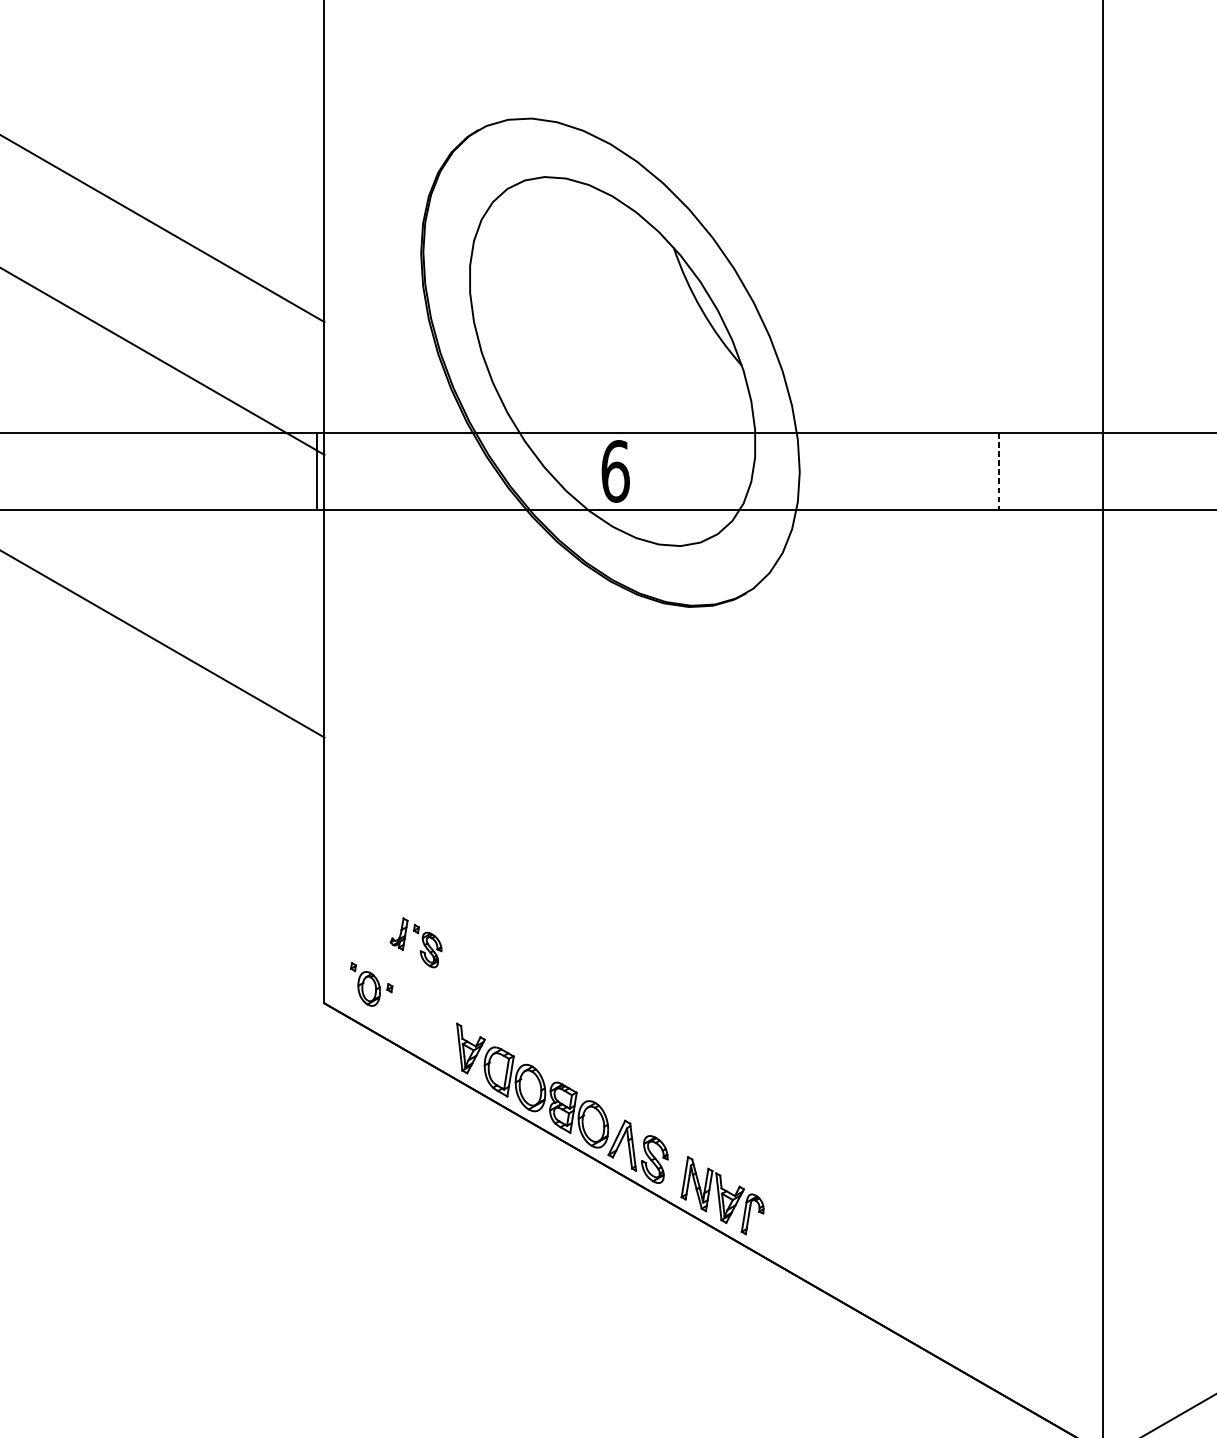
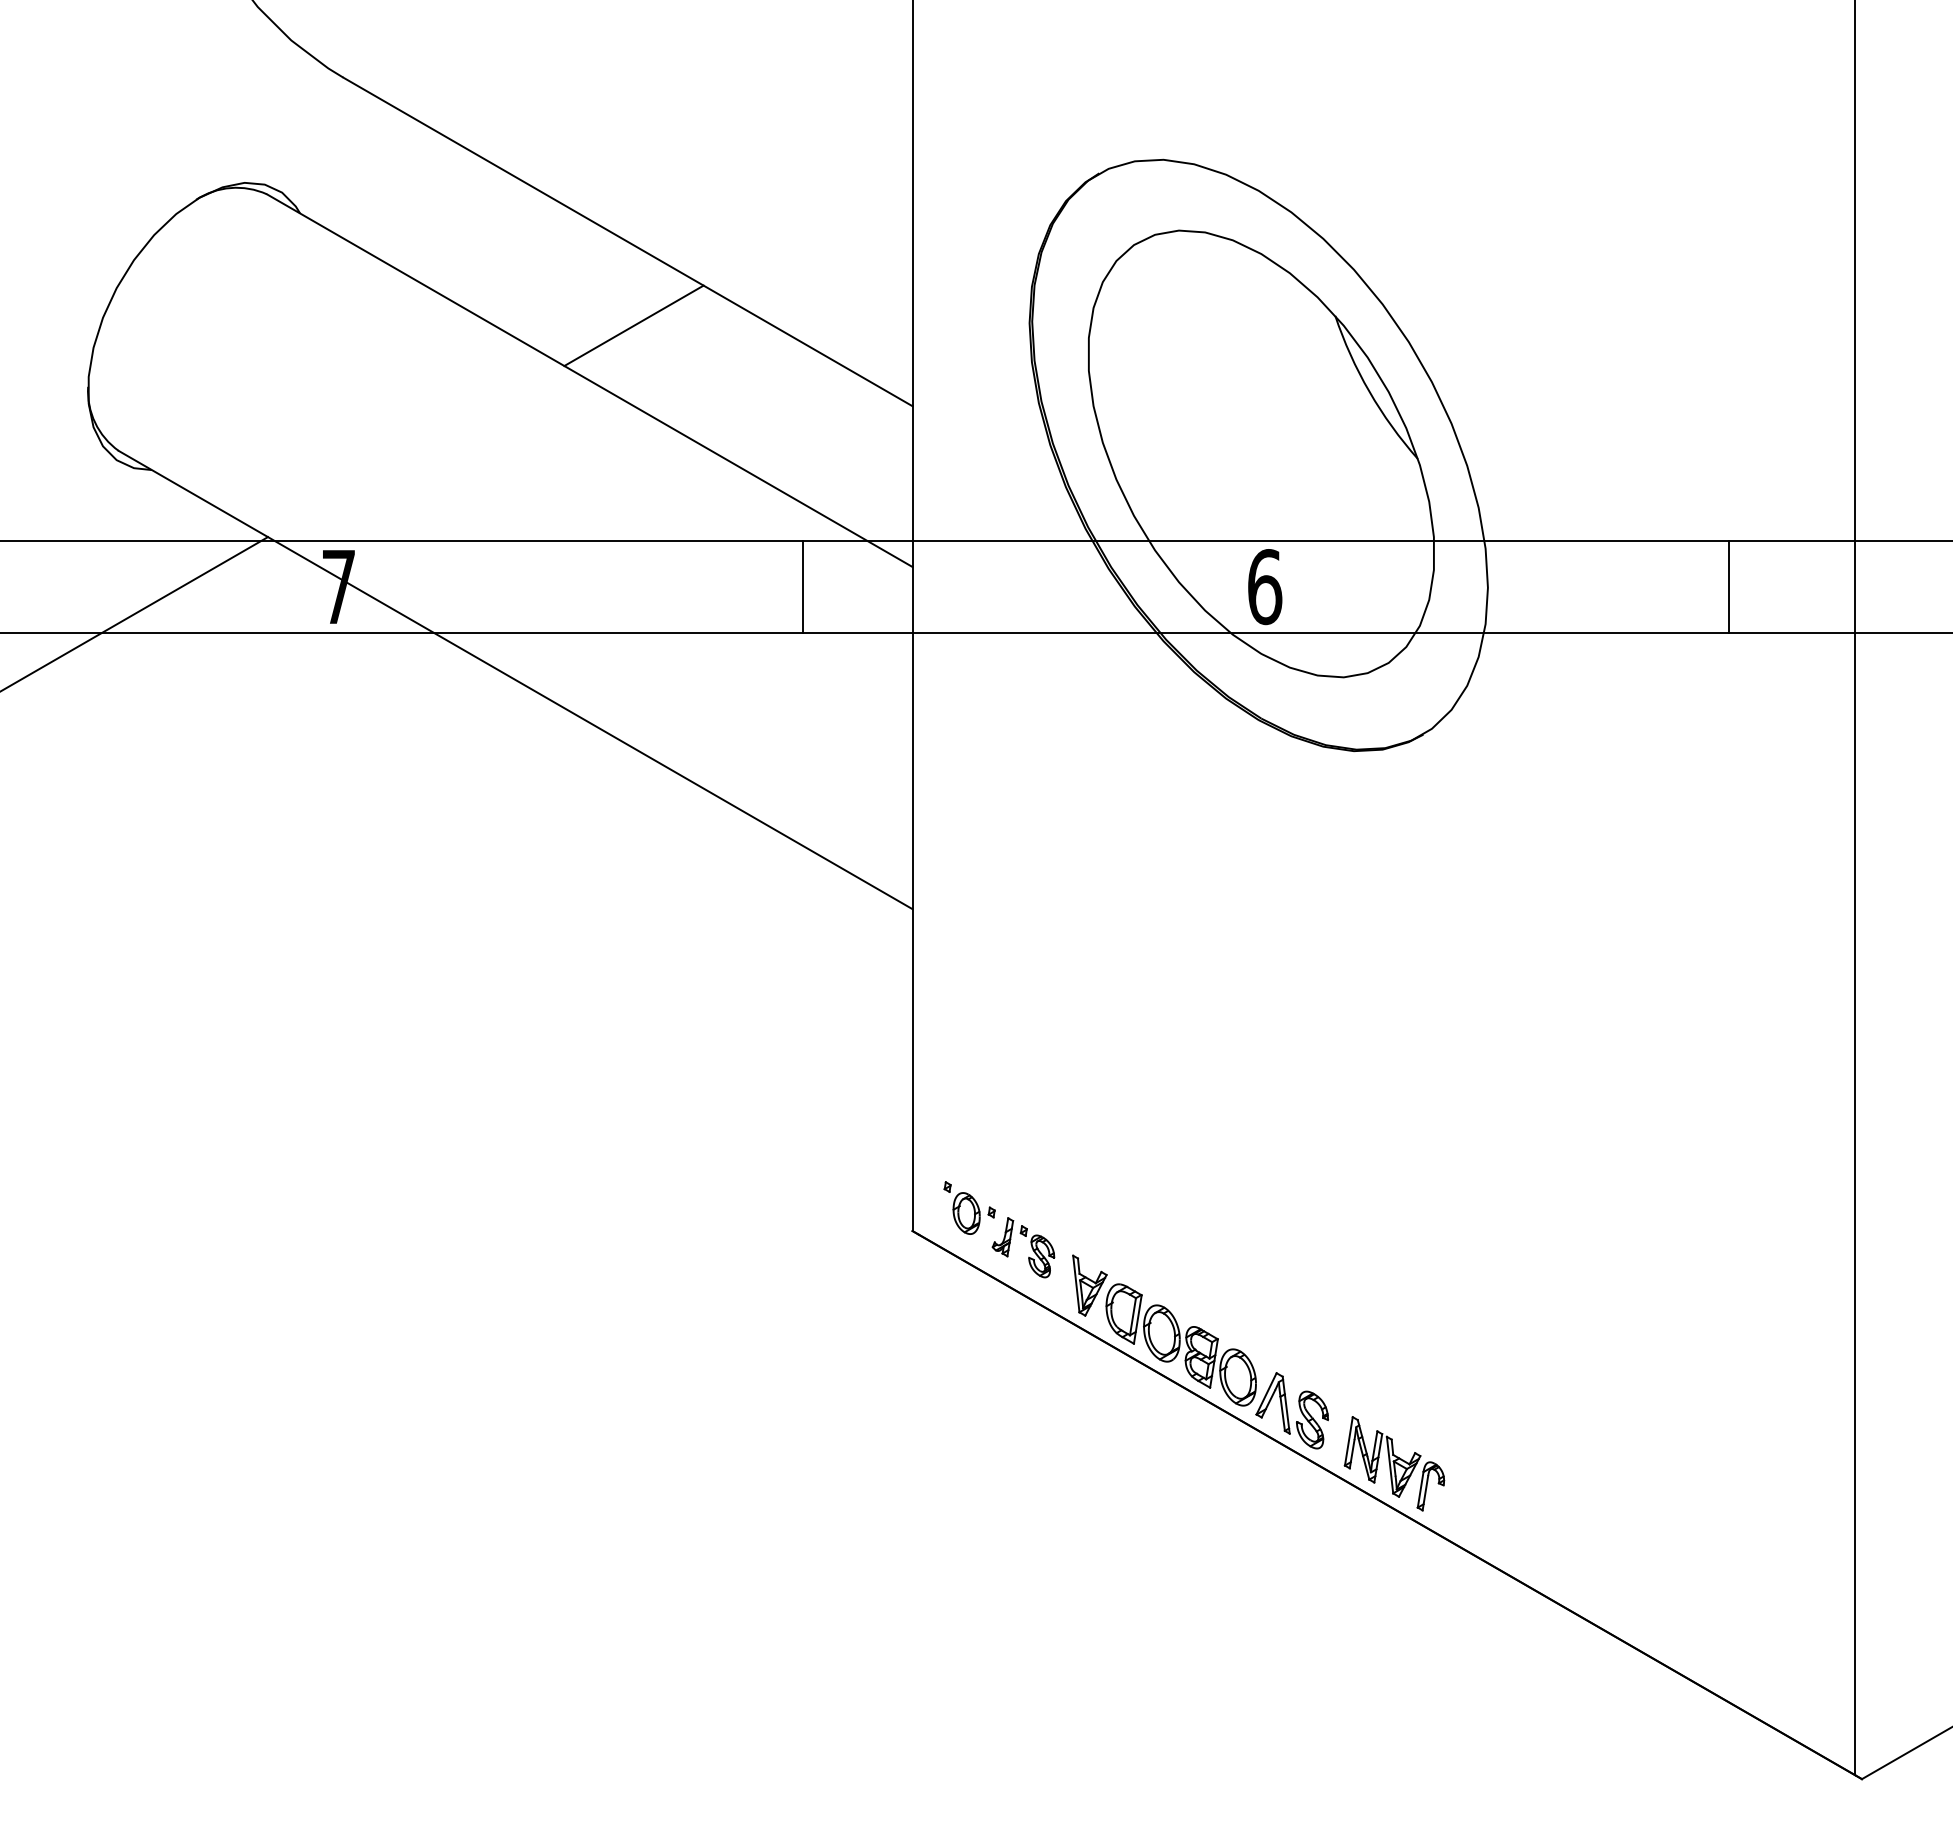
line: (94, 255) -> (633, 325), added
line: (317, 471) -> (802, 586), moved
line: (998, 471) -> (1728, 587), dashed -> solid
part: (421, 940) -> (1030, 1244), moved

